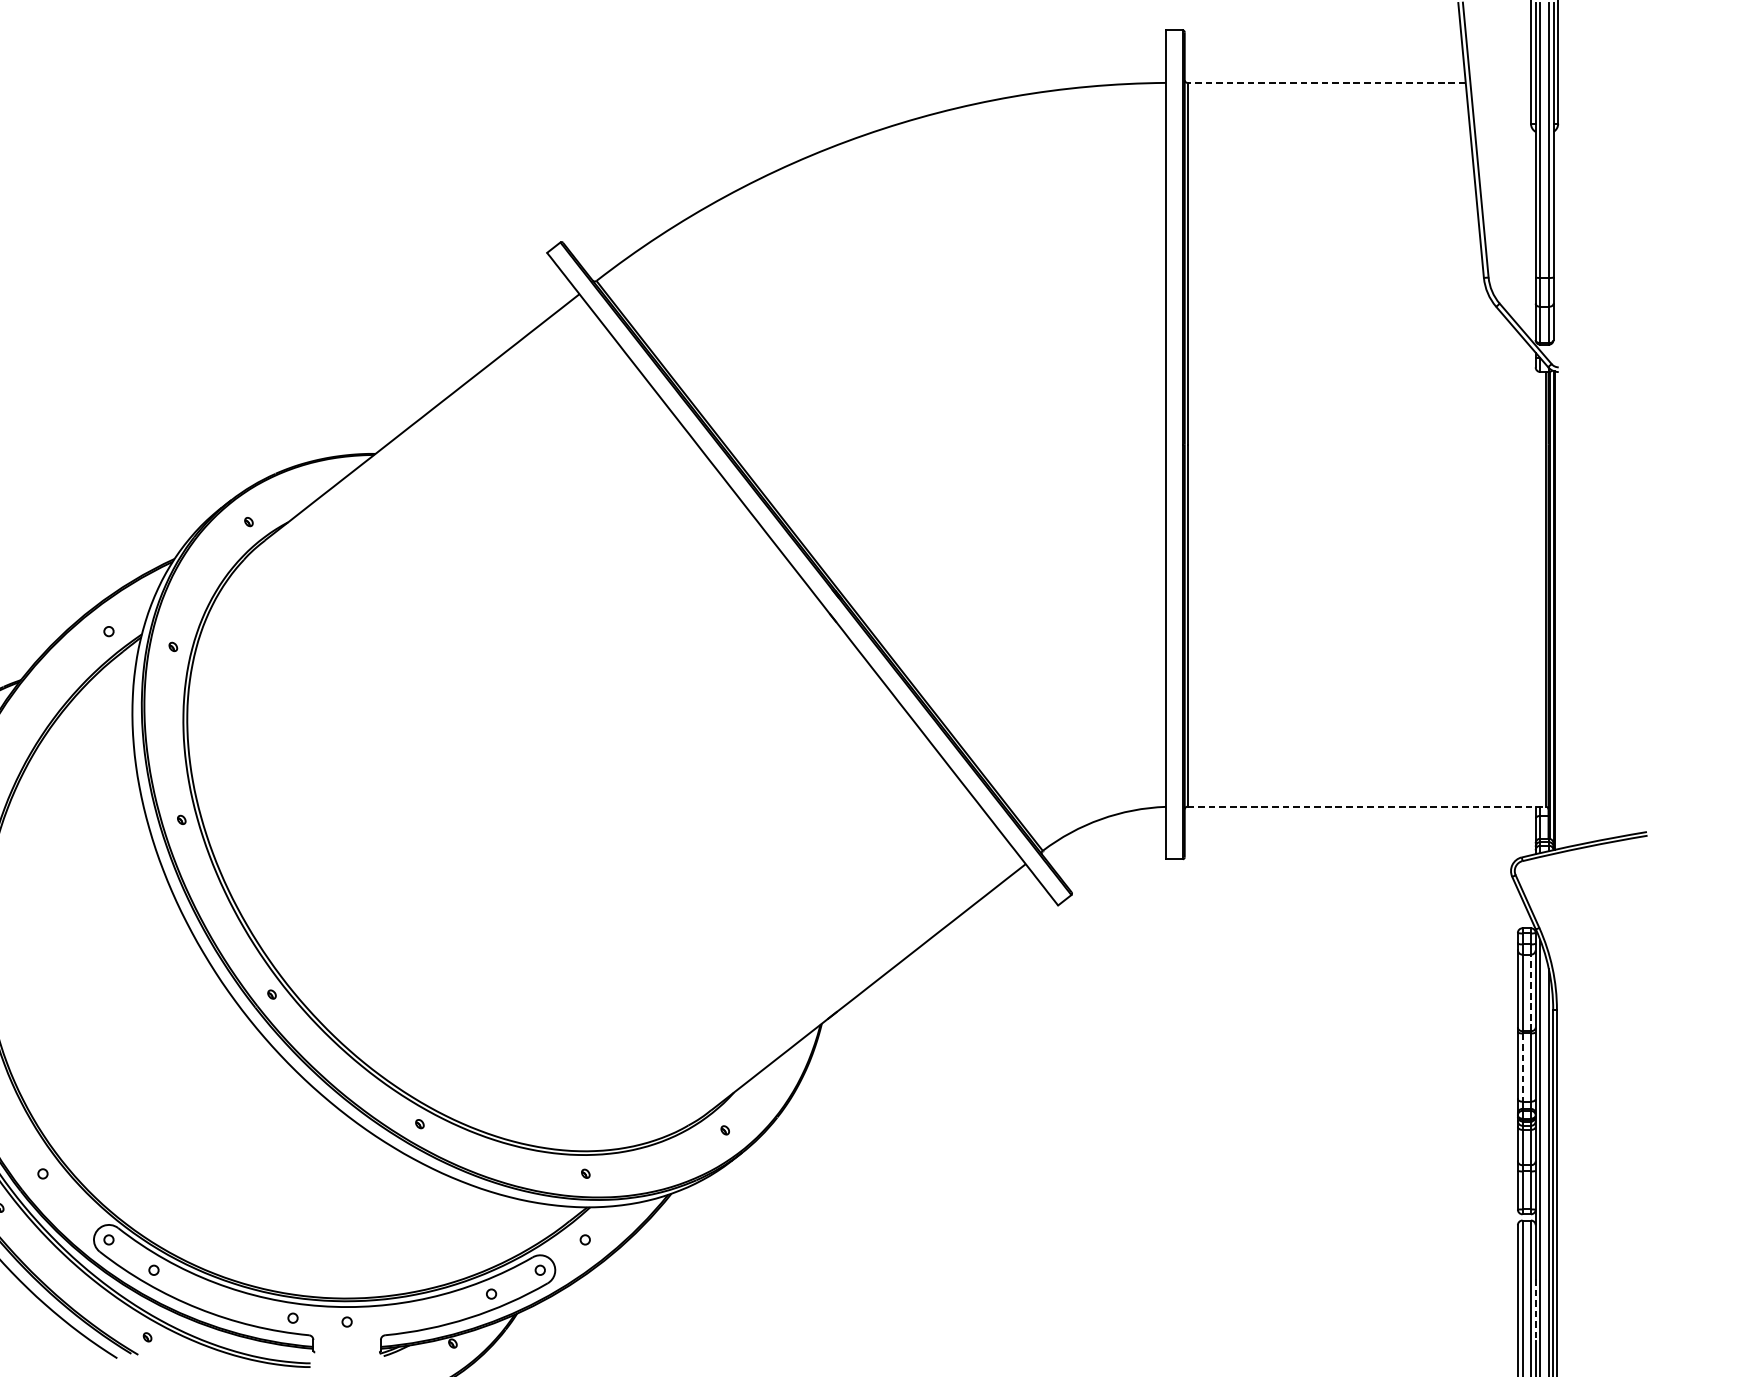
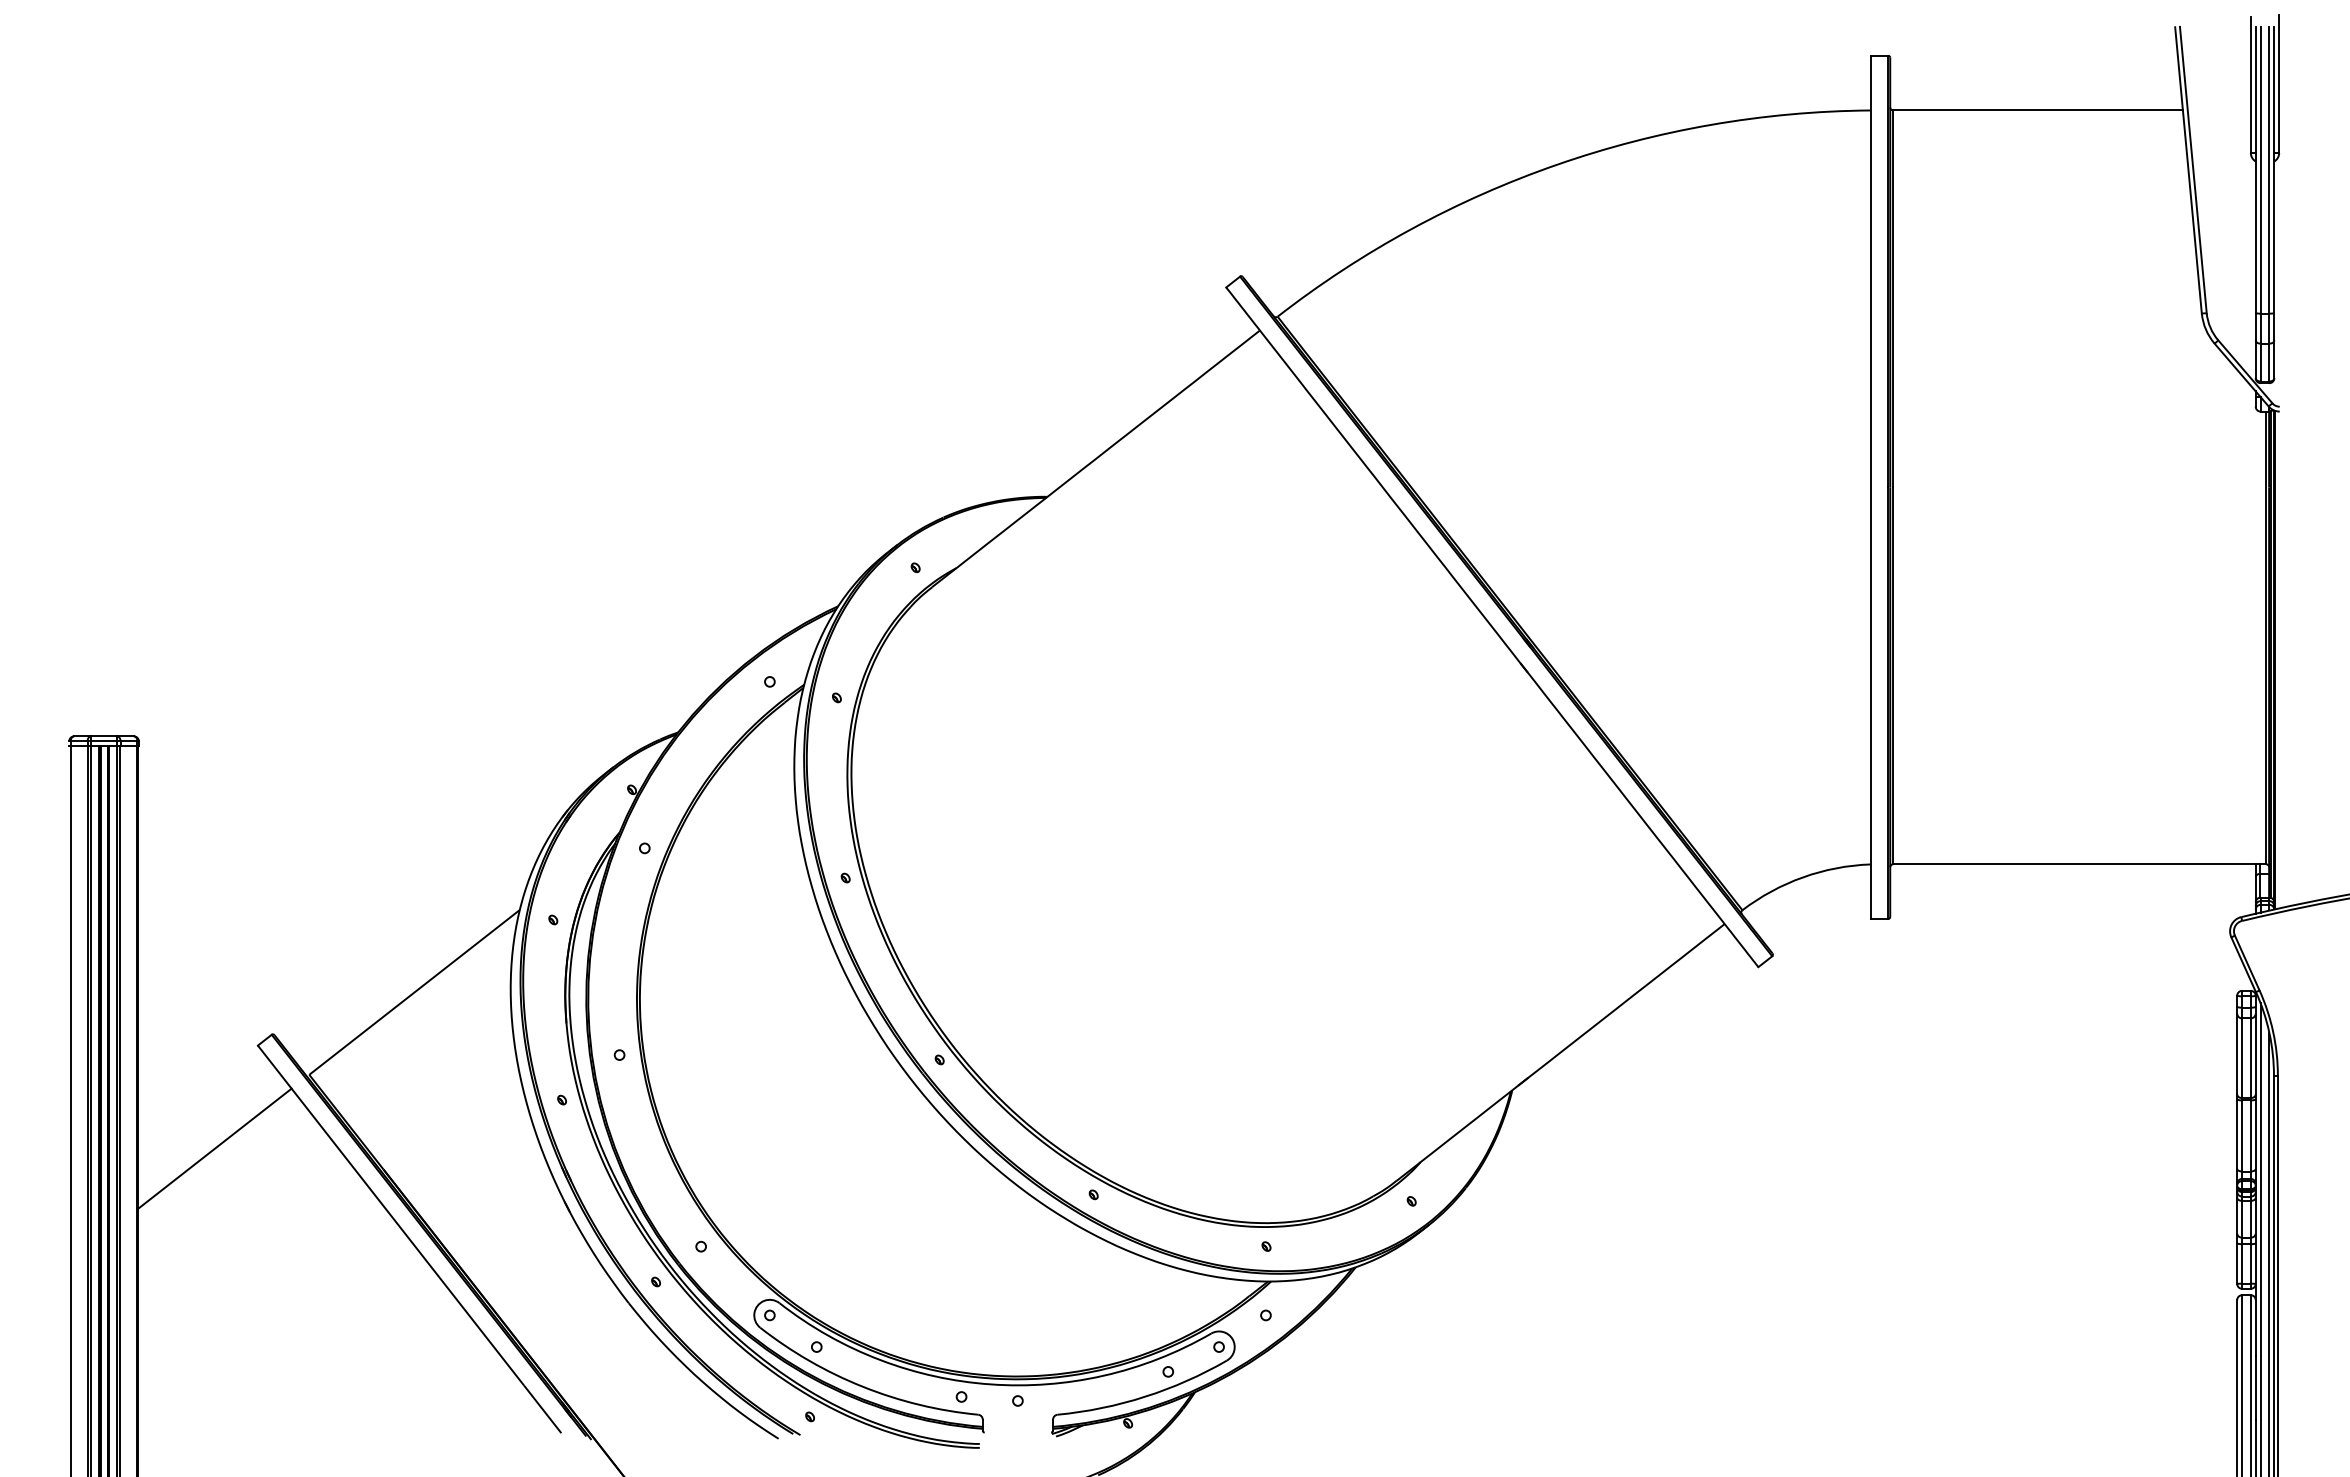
line: (1327, 82) -> (2038, 110), dashed -> solid
line: (1366, 806) -> (2079, 864), dashed -> solid
line: (1530, 993) -> (2250, 1058), dashed -> solid
line: (1522, 1067) -> (2242, 1135), dashed -> solid
line: (1535, 1310) -> (2255, 1388), dashed -> solid

